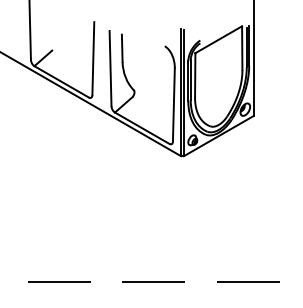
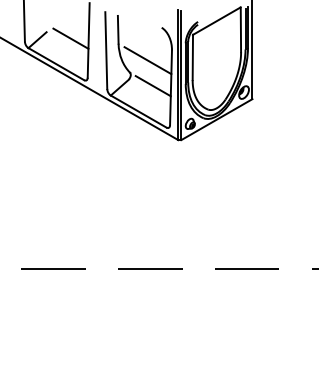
line: (75, 56) -> (70, 38), added
line: (150, 78) -> (147, 60), added
line: (155, 103) -> (152, 86), added

